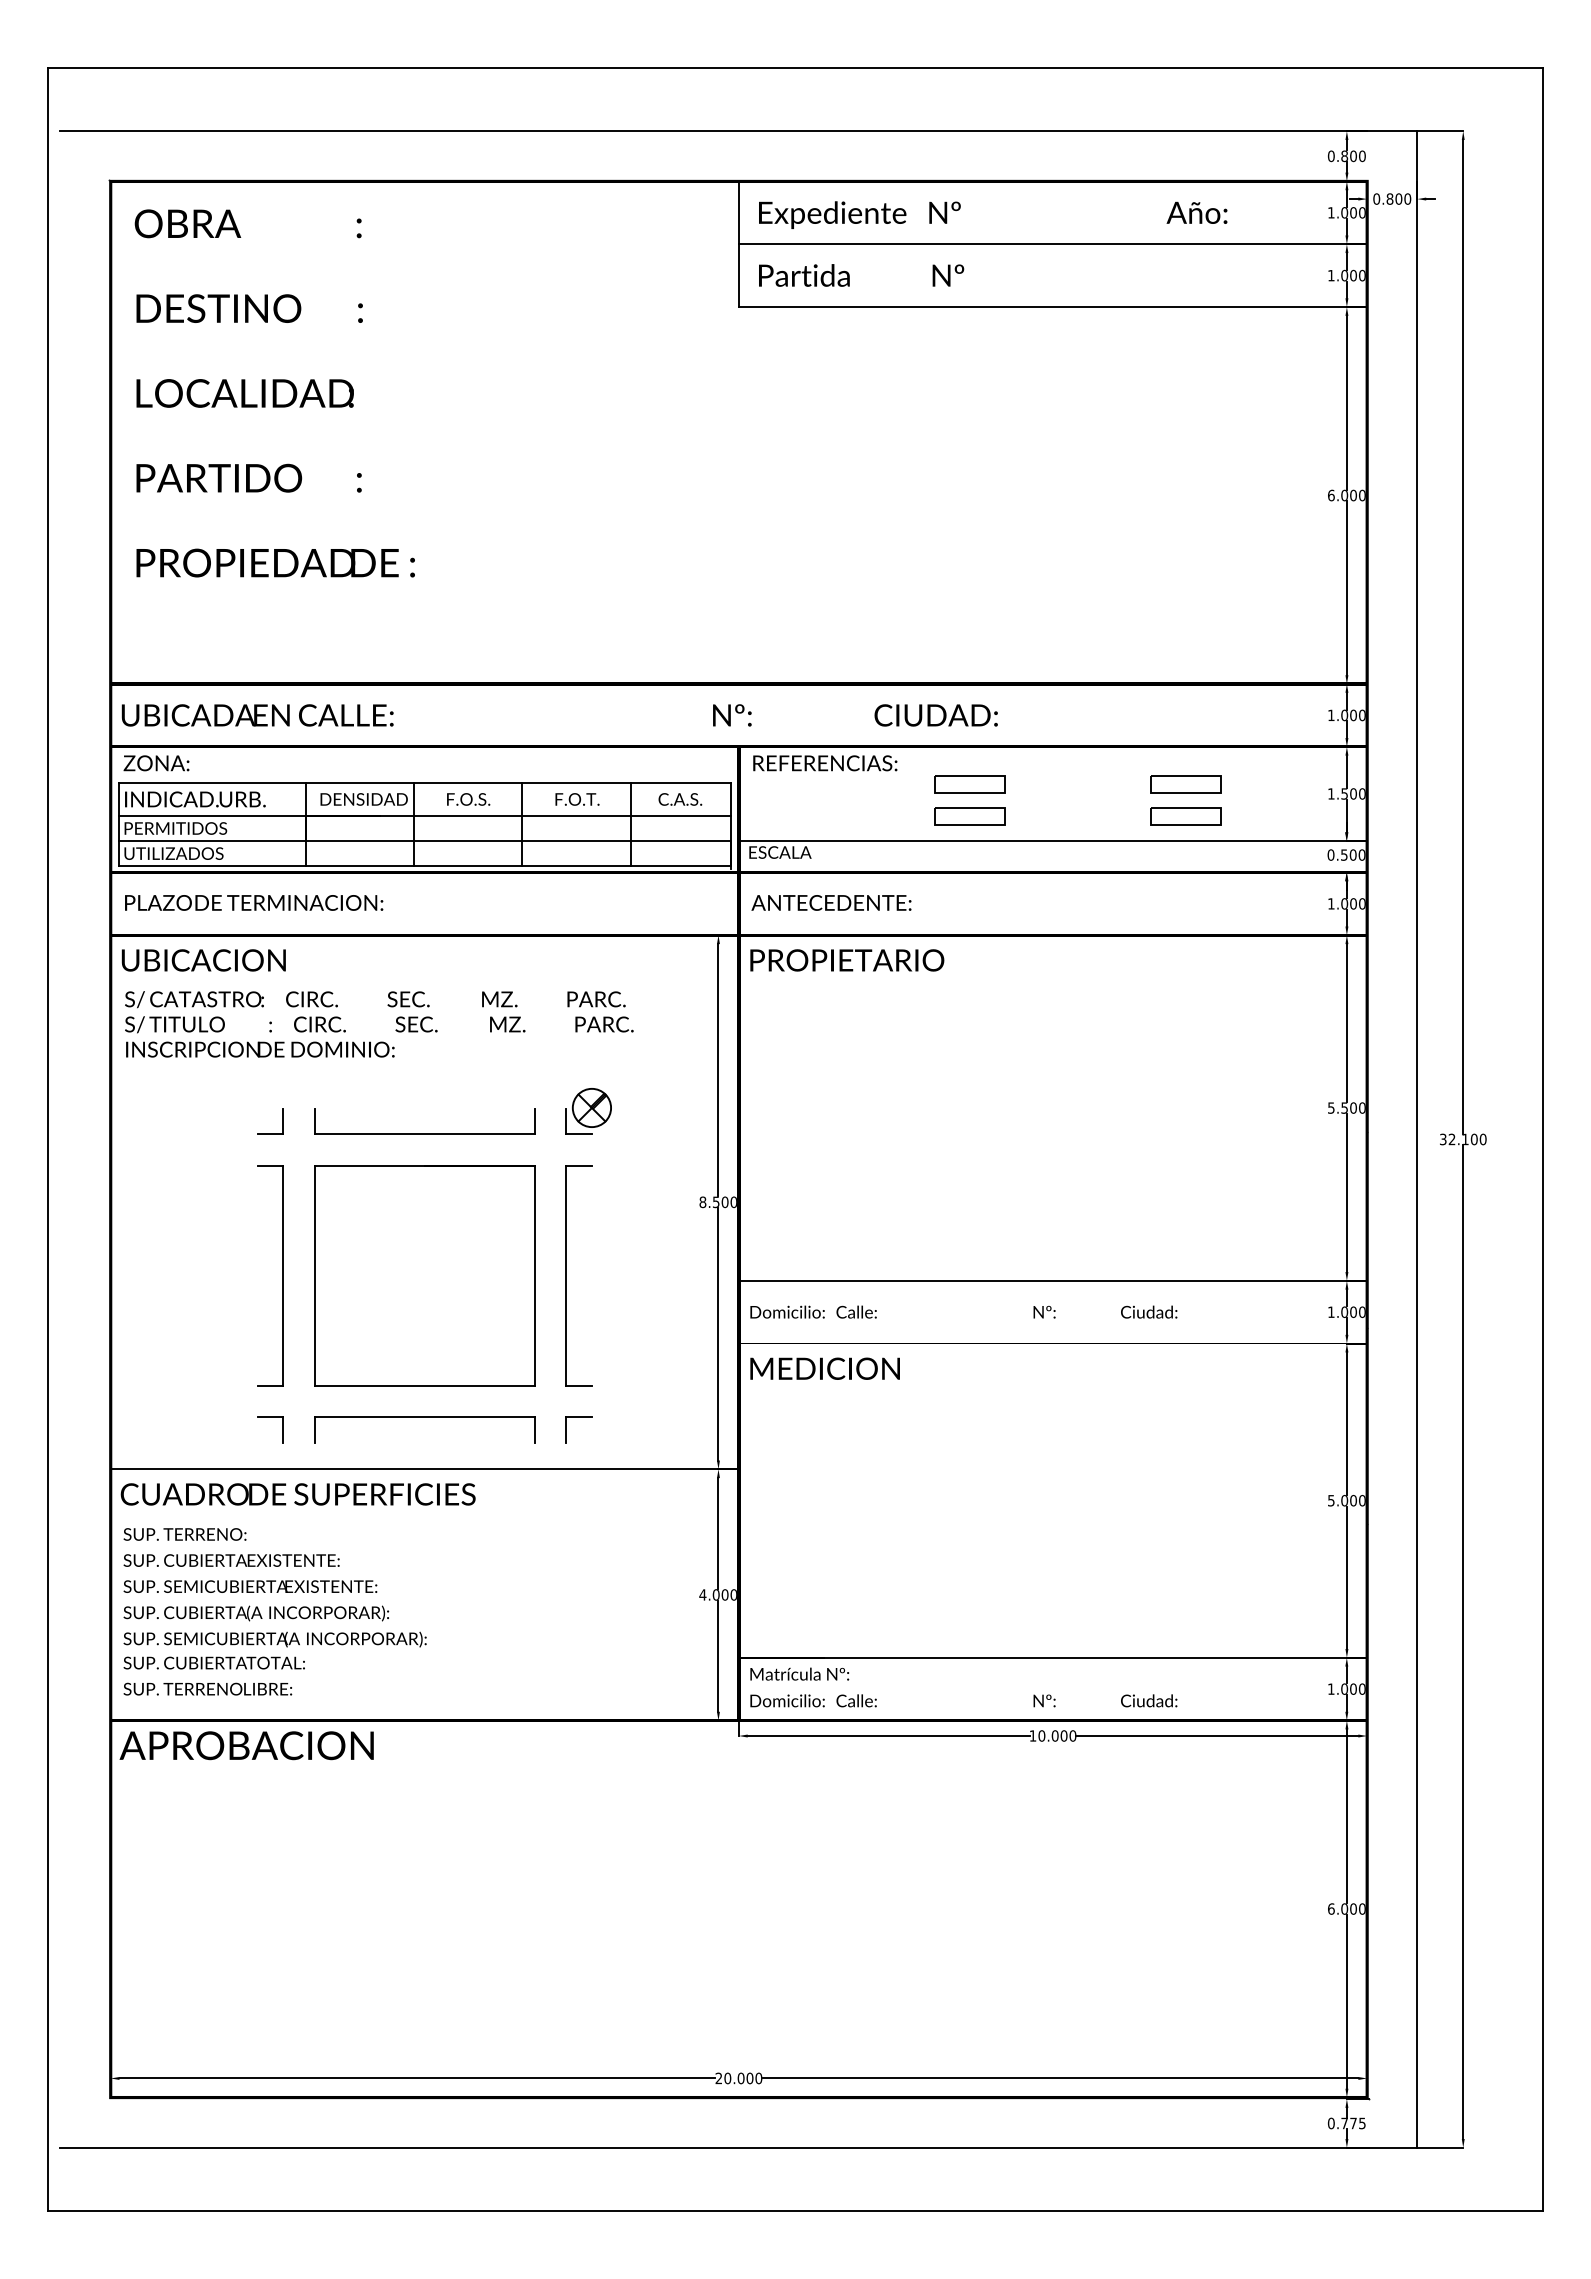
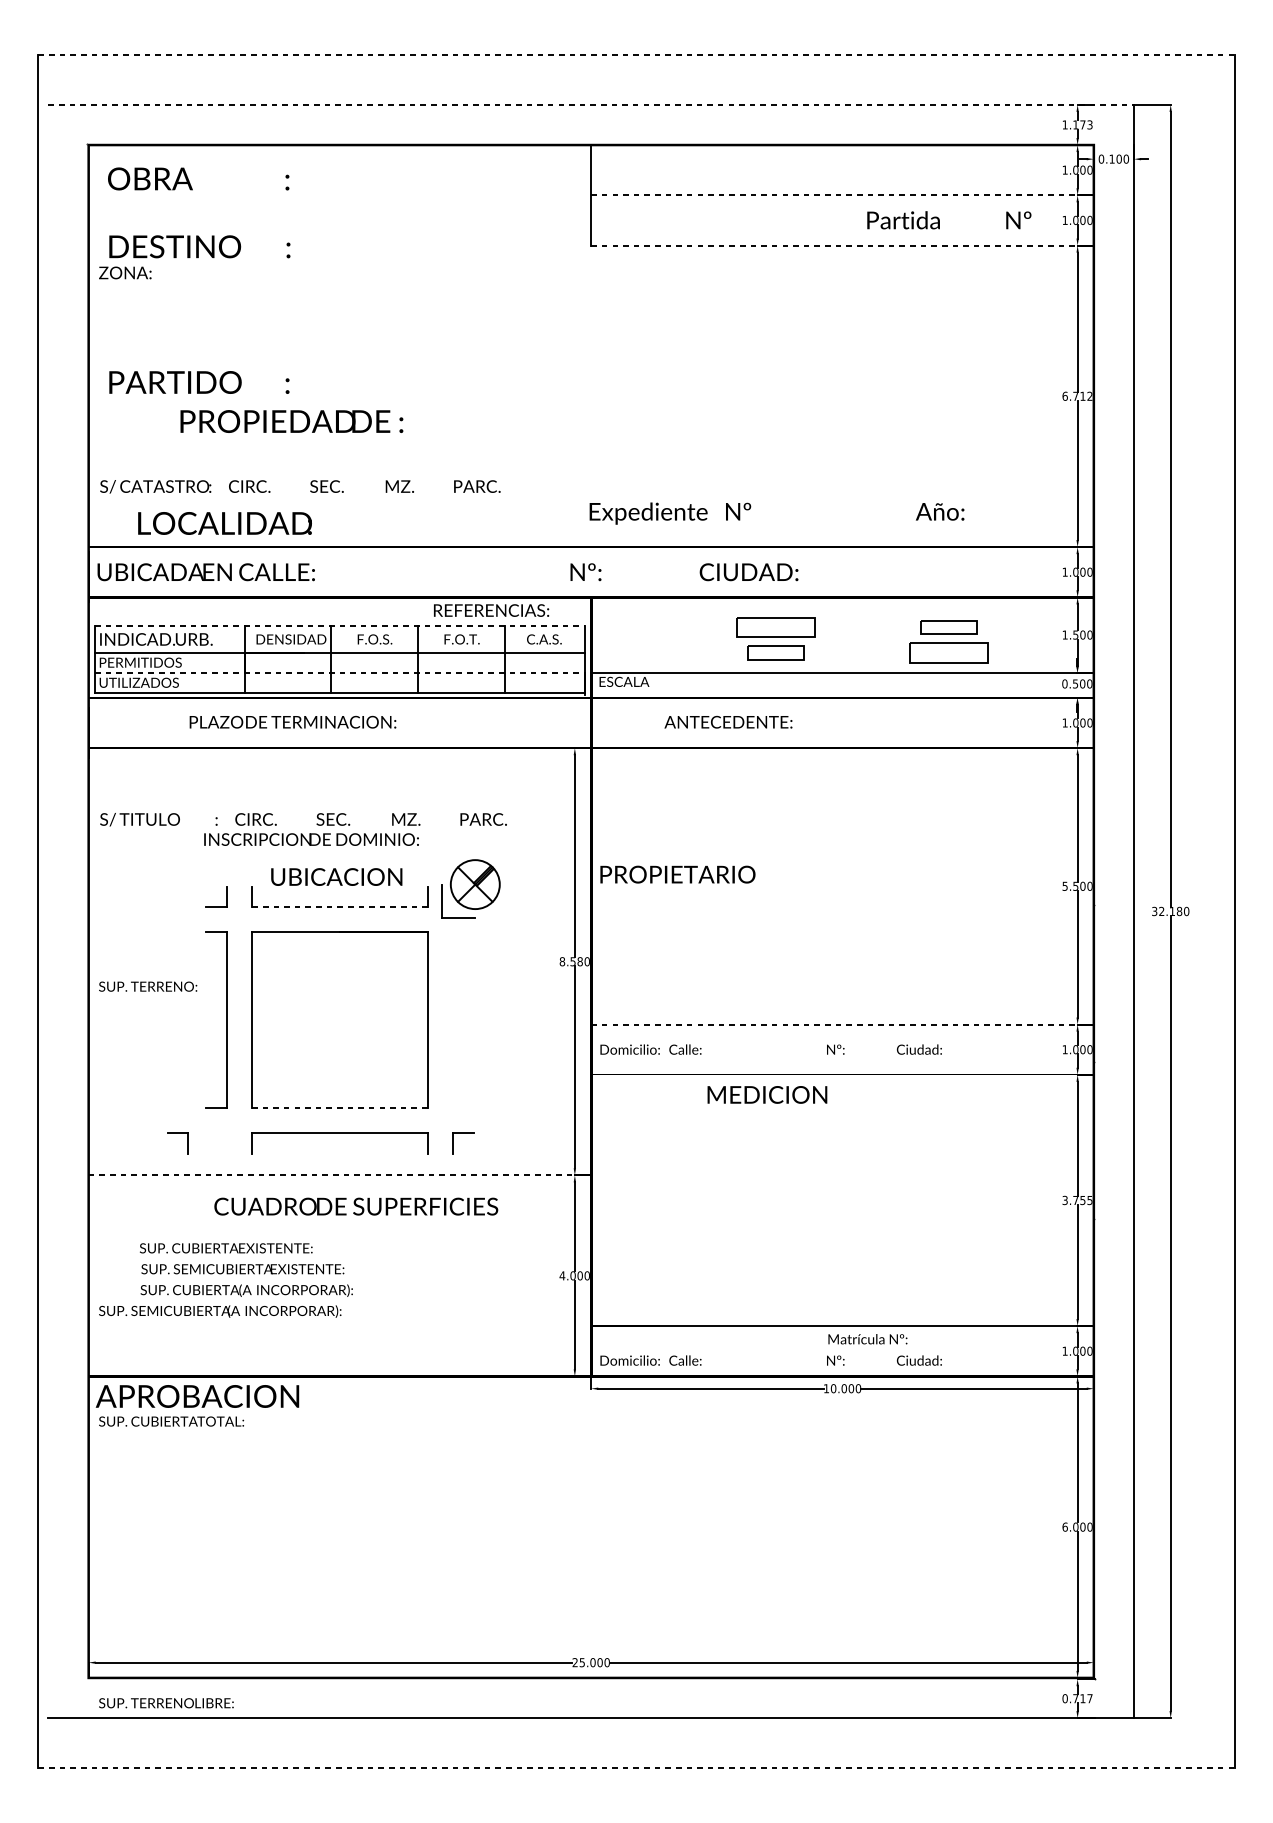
line: (795, 68) -> (636, 54), solid -> dashed
line: (739, 131) -> (591, 105), solid -> dashed
text: (1346, 156) -> (1077, 125), 0.800 -> 1.173
text: (1389, 198) -> (1111, 158), 0.800 -> 0.100
text: (993, 214) -> (777, 513), moved
line: (1053, 244) -> (842, 195), solid -> dashed
text: (861, 275) -> (949, 220), moved
line: (1053, 307) -> (842, 245), solid -> dashed
text: (244, 393) -> (224, 523), moved
text: (1353, 495) -> (1082, 396), 6.000 -> 6.712
text: (275, 562) -> (291, 421), moved
text: (156, 763) -> (125, 273), moved
text: (825, 763) -> (491, 610), moved
line: (425, 782) -> (340, 625), solid -> dashed
part: (969, 784) -> (775, 627), size x1.4
part: (1185, 816) -> (948, 653), size x1.4
line: (425, 841) -> (340, 673), solid -> dashed
text: (254, 902) -> (293, 721), moved
text: (831, 902) -> (728, 721), moved
text: (203, 960) -> (336, 877), moved
text: (847, 960) -> (678, 874), moved
text: (375, 999) -> (300, 486), moved
text: (260, 1049) -> (311, 839), moved
part: (588, 1111) -> (470, 889), size x1.6
line: (424, 1134) -> (339, 907), solid -> dashed
text: (1473, 1139) -> (1178, 911), 32.100 -> 32.180
text: (724, 1201) -> (579, 961), 8.500 -> 8.580
part: (566, 1275) -> (453, 1020), removed
line: (1053, 1280) -> (842, 1024), solid -> dashed
text: (824, 1368) -> (766, 1094), moved
line: (424, 1385) -> (339, 1108), solid -> dashed
part: (270, 1417) -> (178, 1133), moved
line: (425, 1469) -> (340, 1175), solid -> dashed
text: (297, 1494) -> (355, 1206), moved
text: (1346, 1500) -> (1077, 1200), 5.000 -> 3.755
text: (184, 1534) -> (147, 986), moved
text: (231, 1560) -> (226, 1248), moved
text: (250, 1586) -> (242, 1269), moved
text: (256, 1613) -> (246, 1290), moved
text: (213, 1662) -> (170, 1421), moved
text: (799, 1673) -> (867, 1338), moved
text: (207, 1688) -> (166, 1702), moved
text: (727, 2078) -> (582, 1662), 20.000 -> 25.000
text: (1357, 2123) -> (1086, 1698), 0.775 -> 0.717
line: (795, 2210) -> (636, 1768), solid -> dashed

